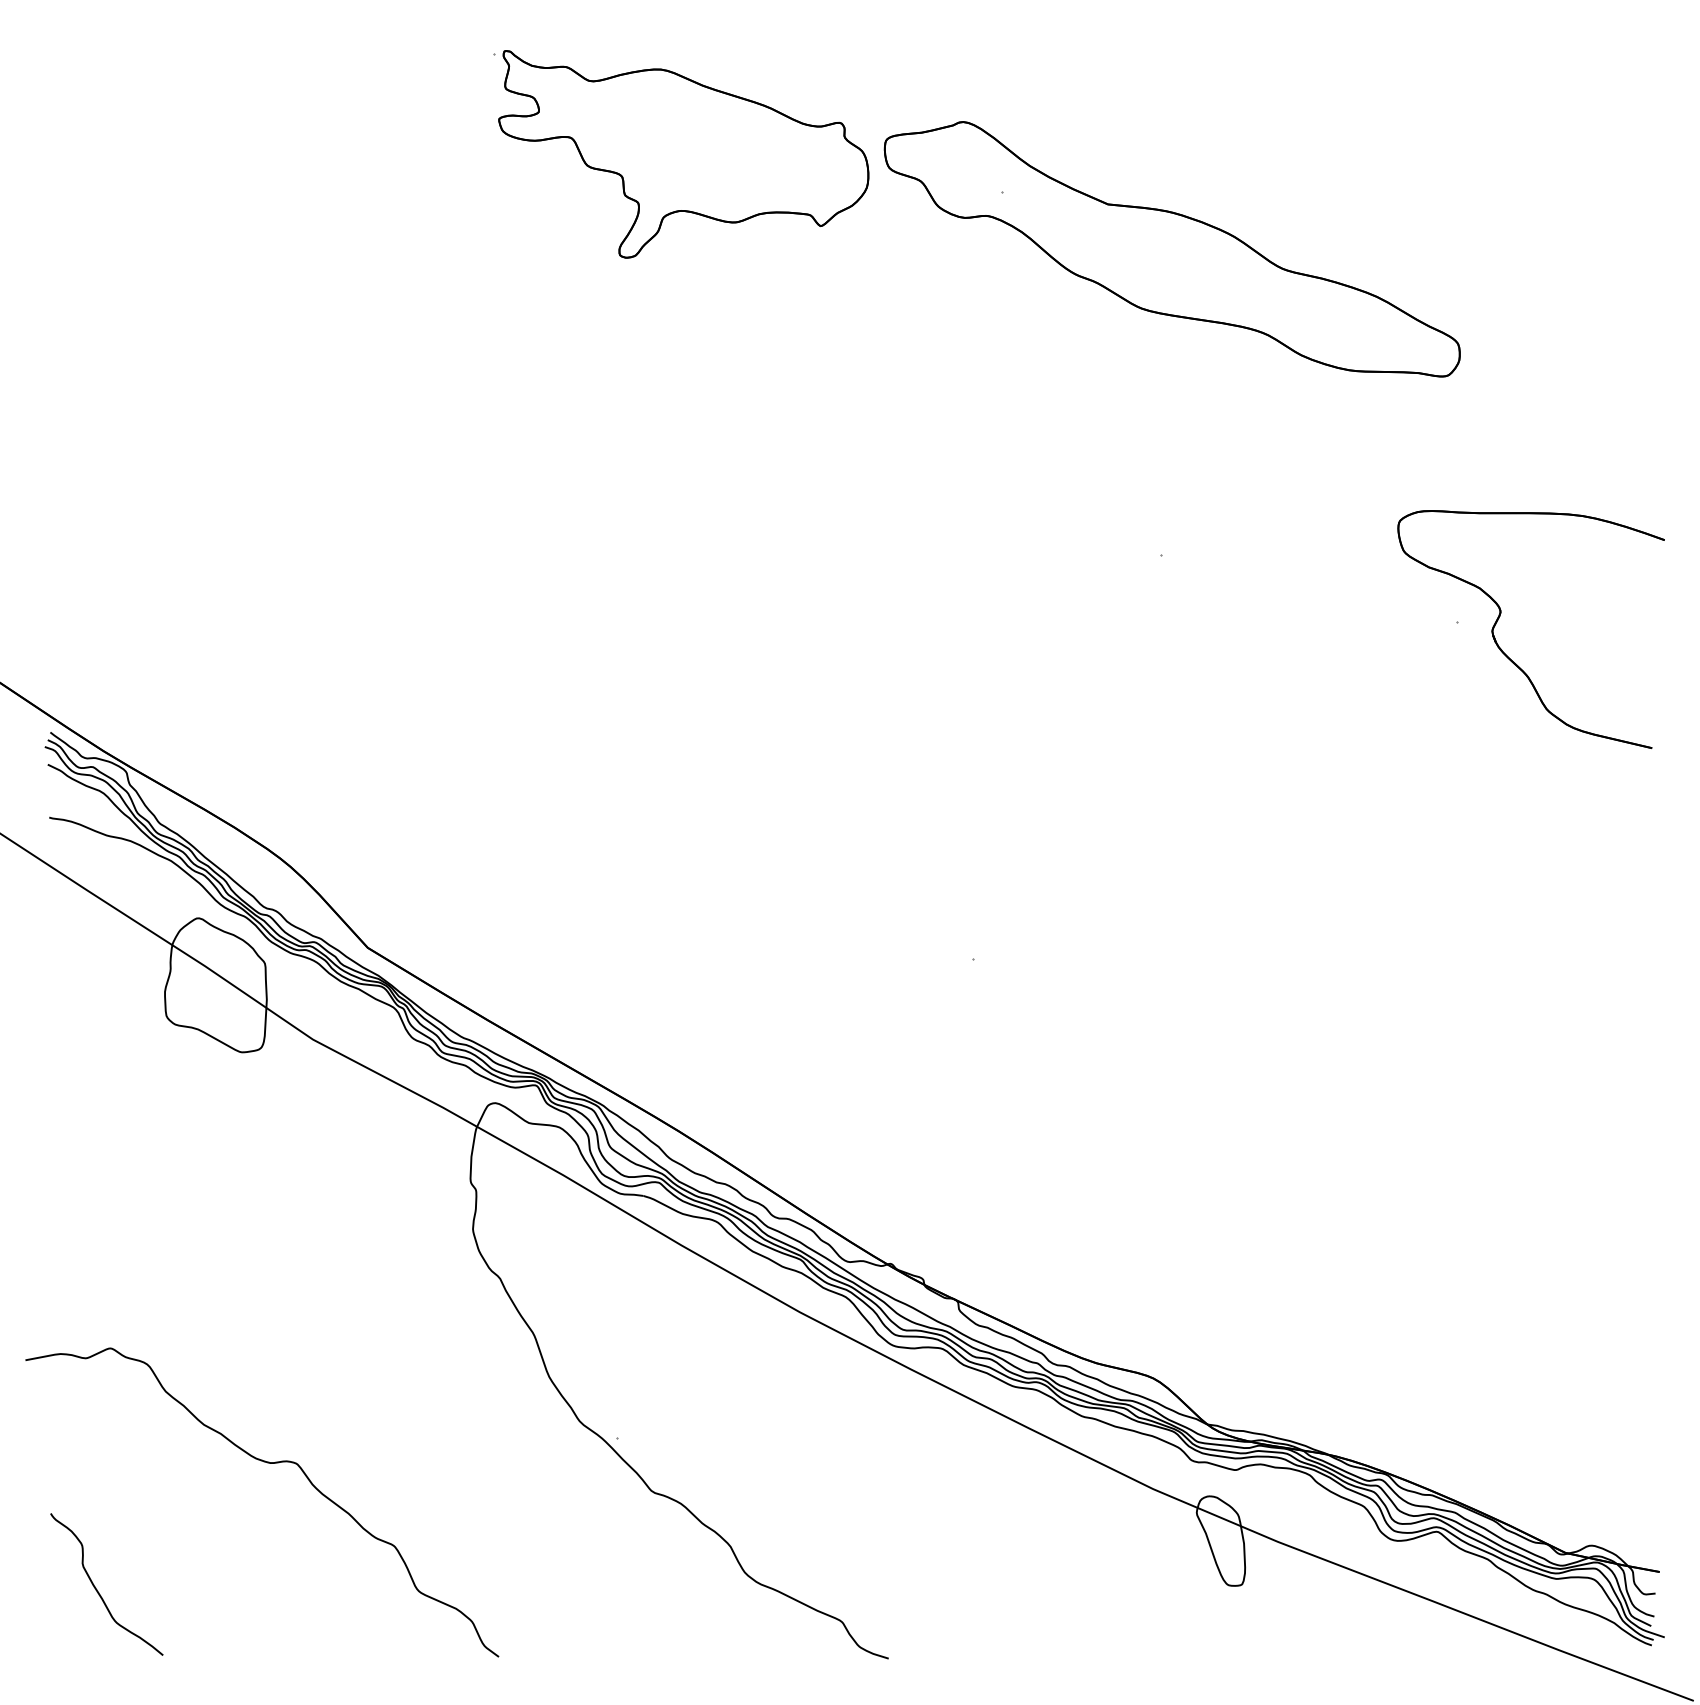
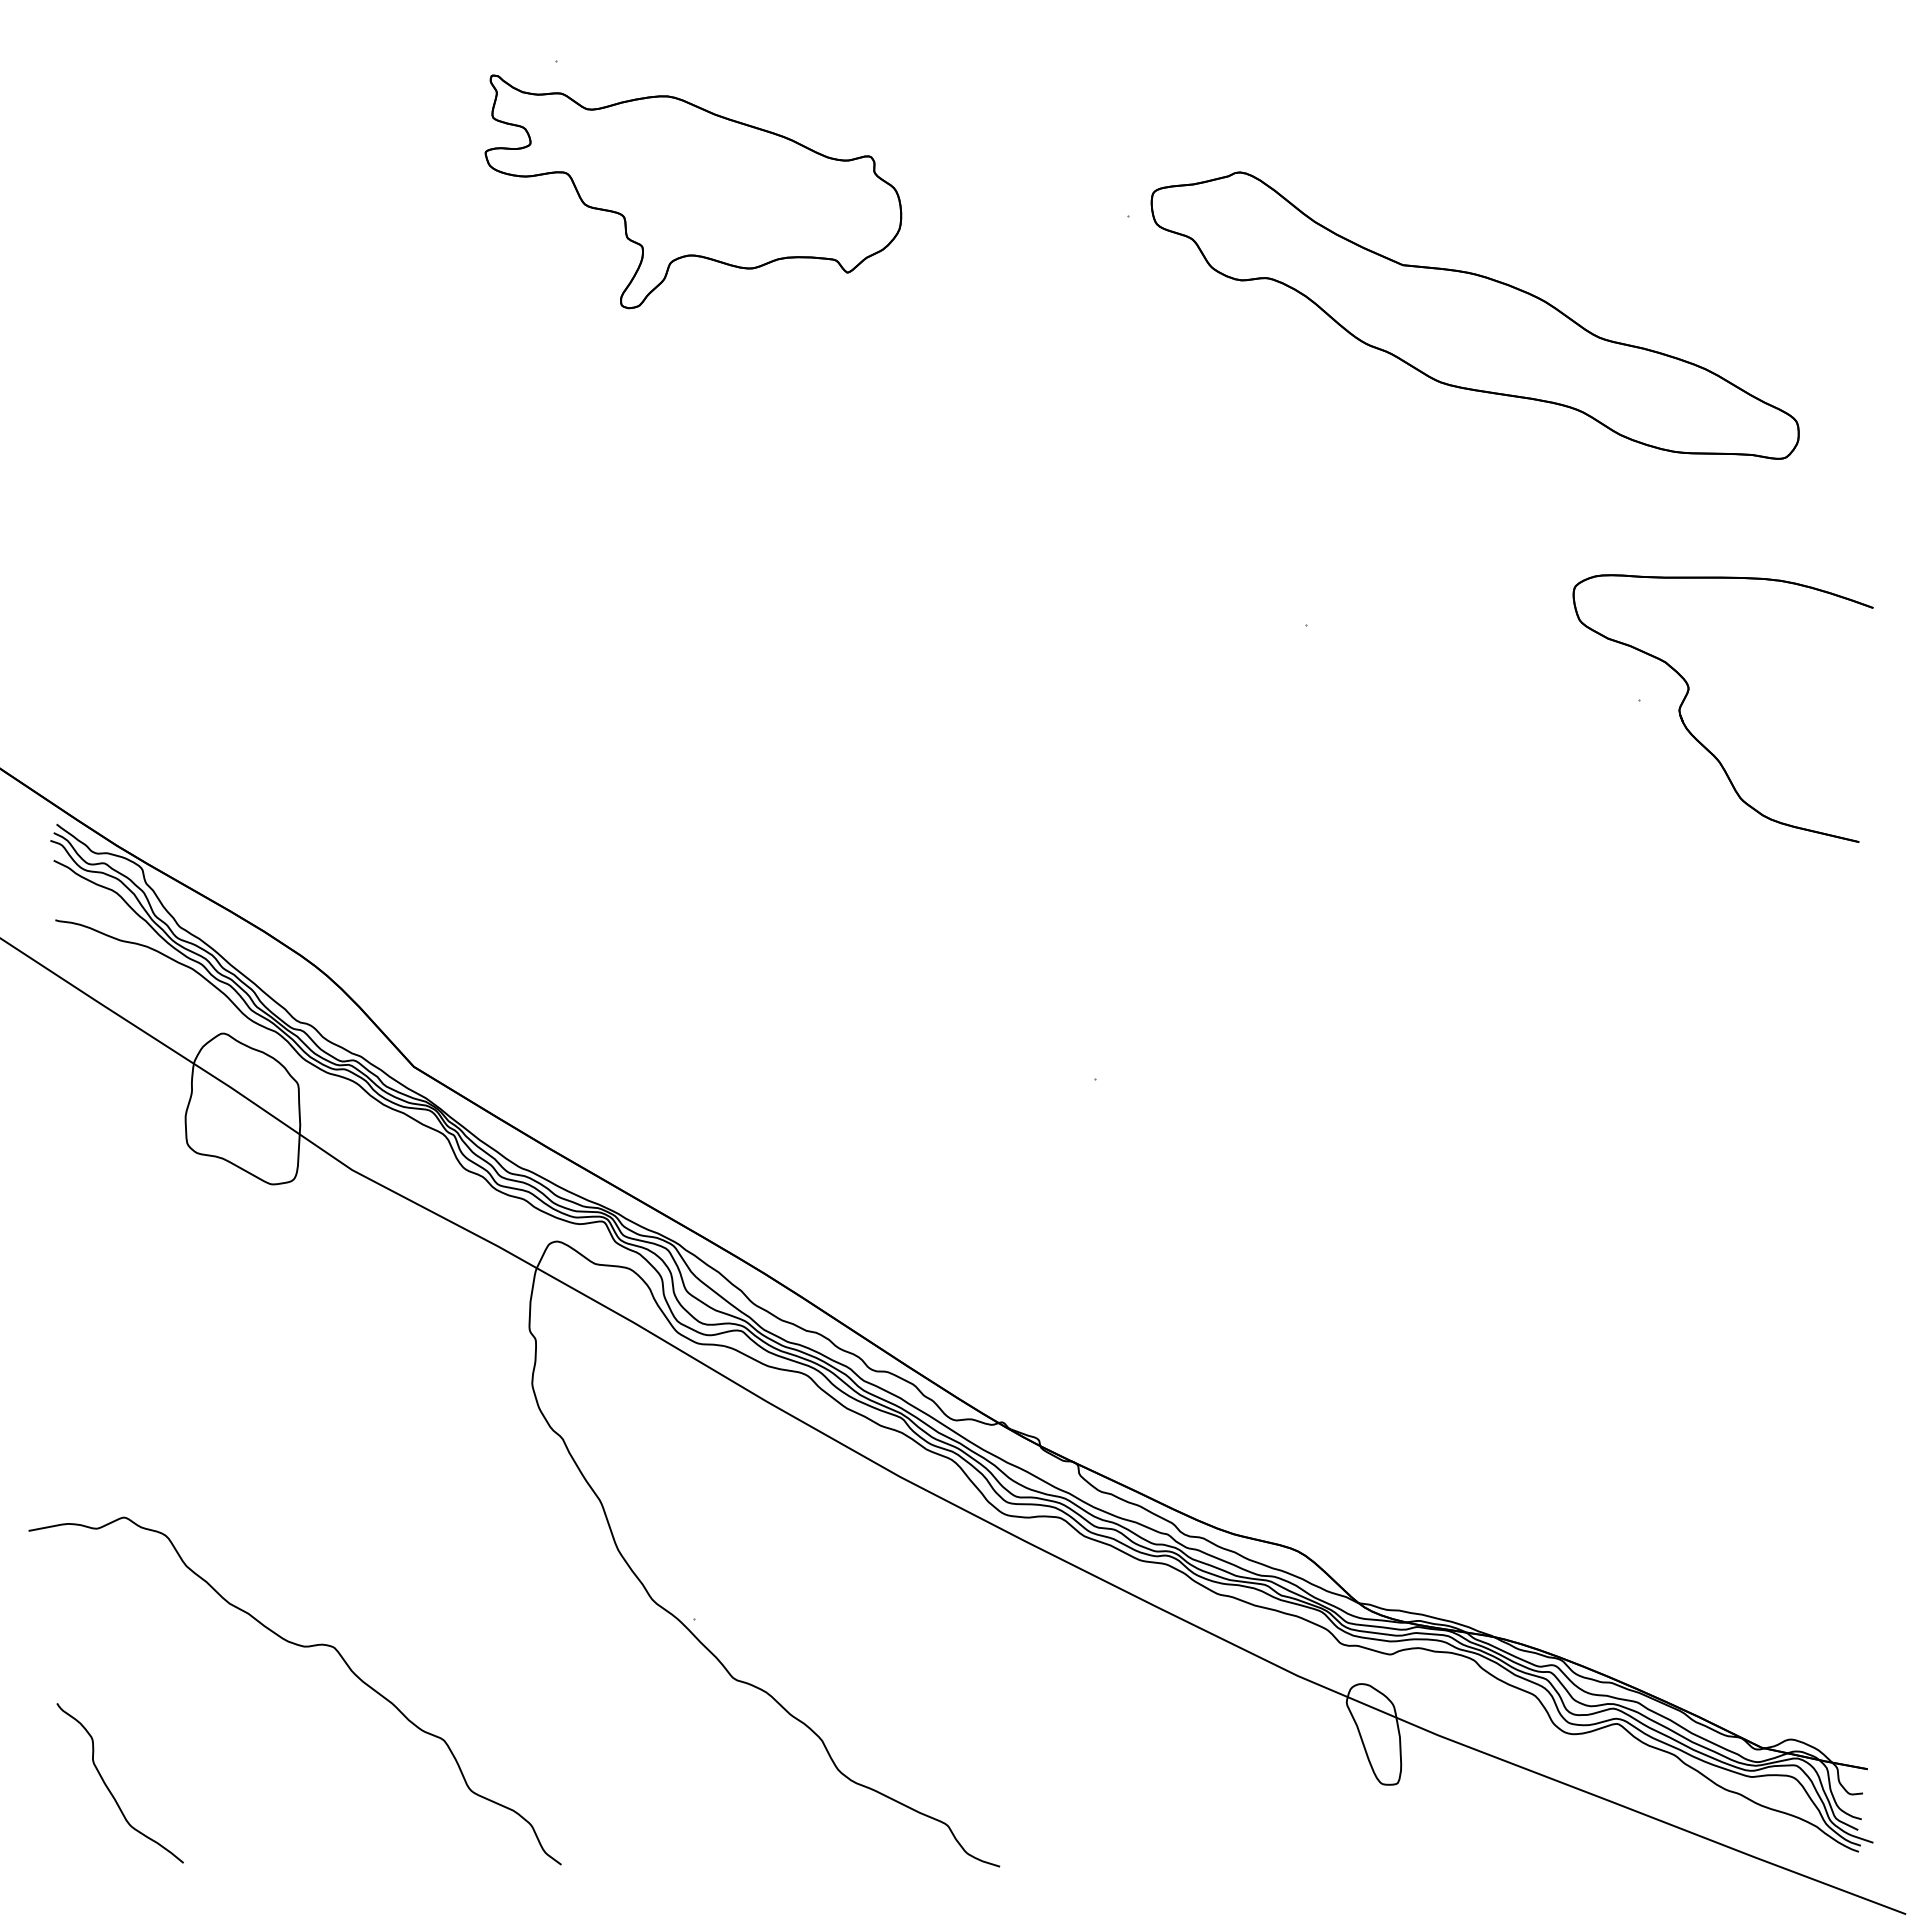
part: (683, 154) -> (693, 191), moved
part: (1171, 249) -> (1474, 315), moved

